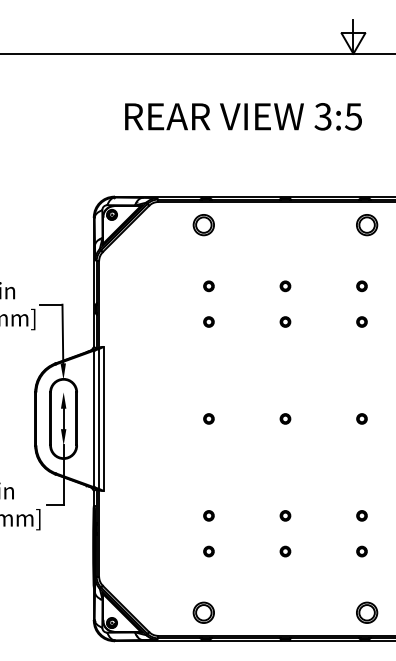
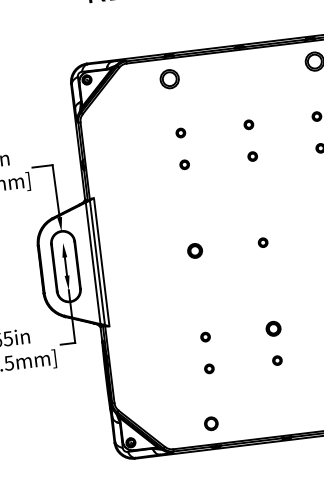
part: (208, 418) -> (194, 250), size x1.6
part: (285, 515) -> (273, 328), size x1.6
part: (203, 612) -> (211, 423), size x0.7

